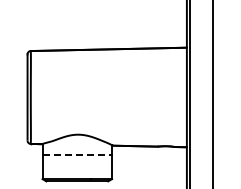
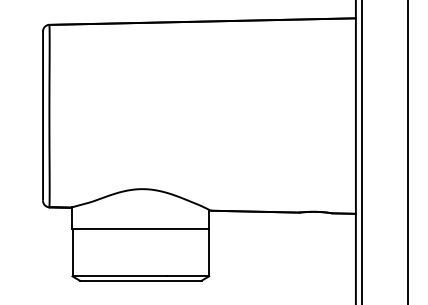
line: (77, 154) -> (141, 228), dashed -> solid

